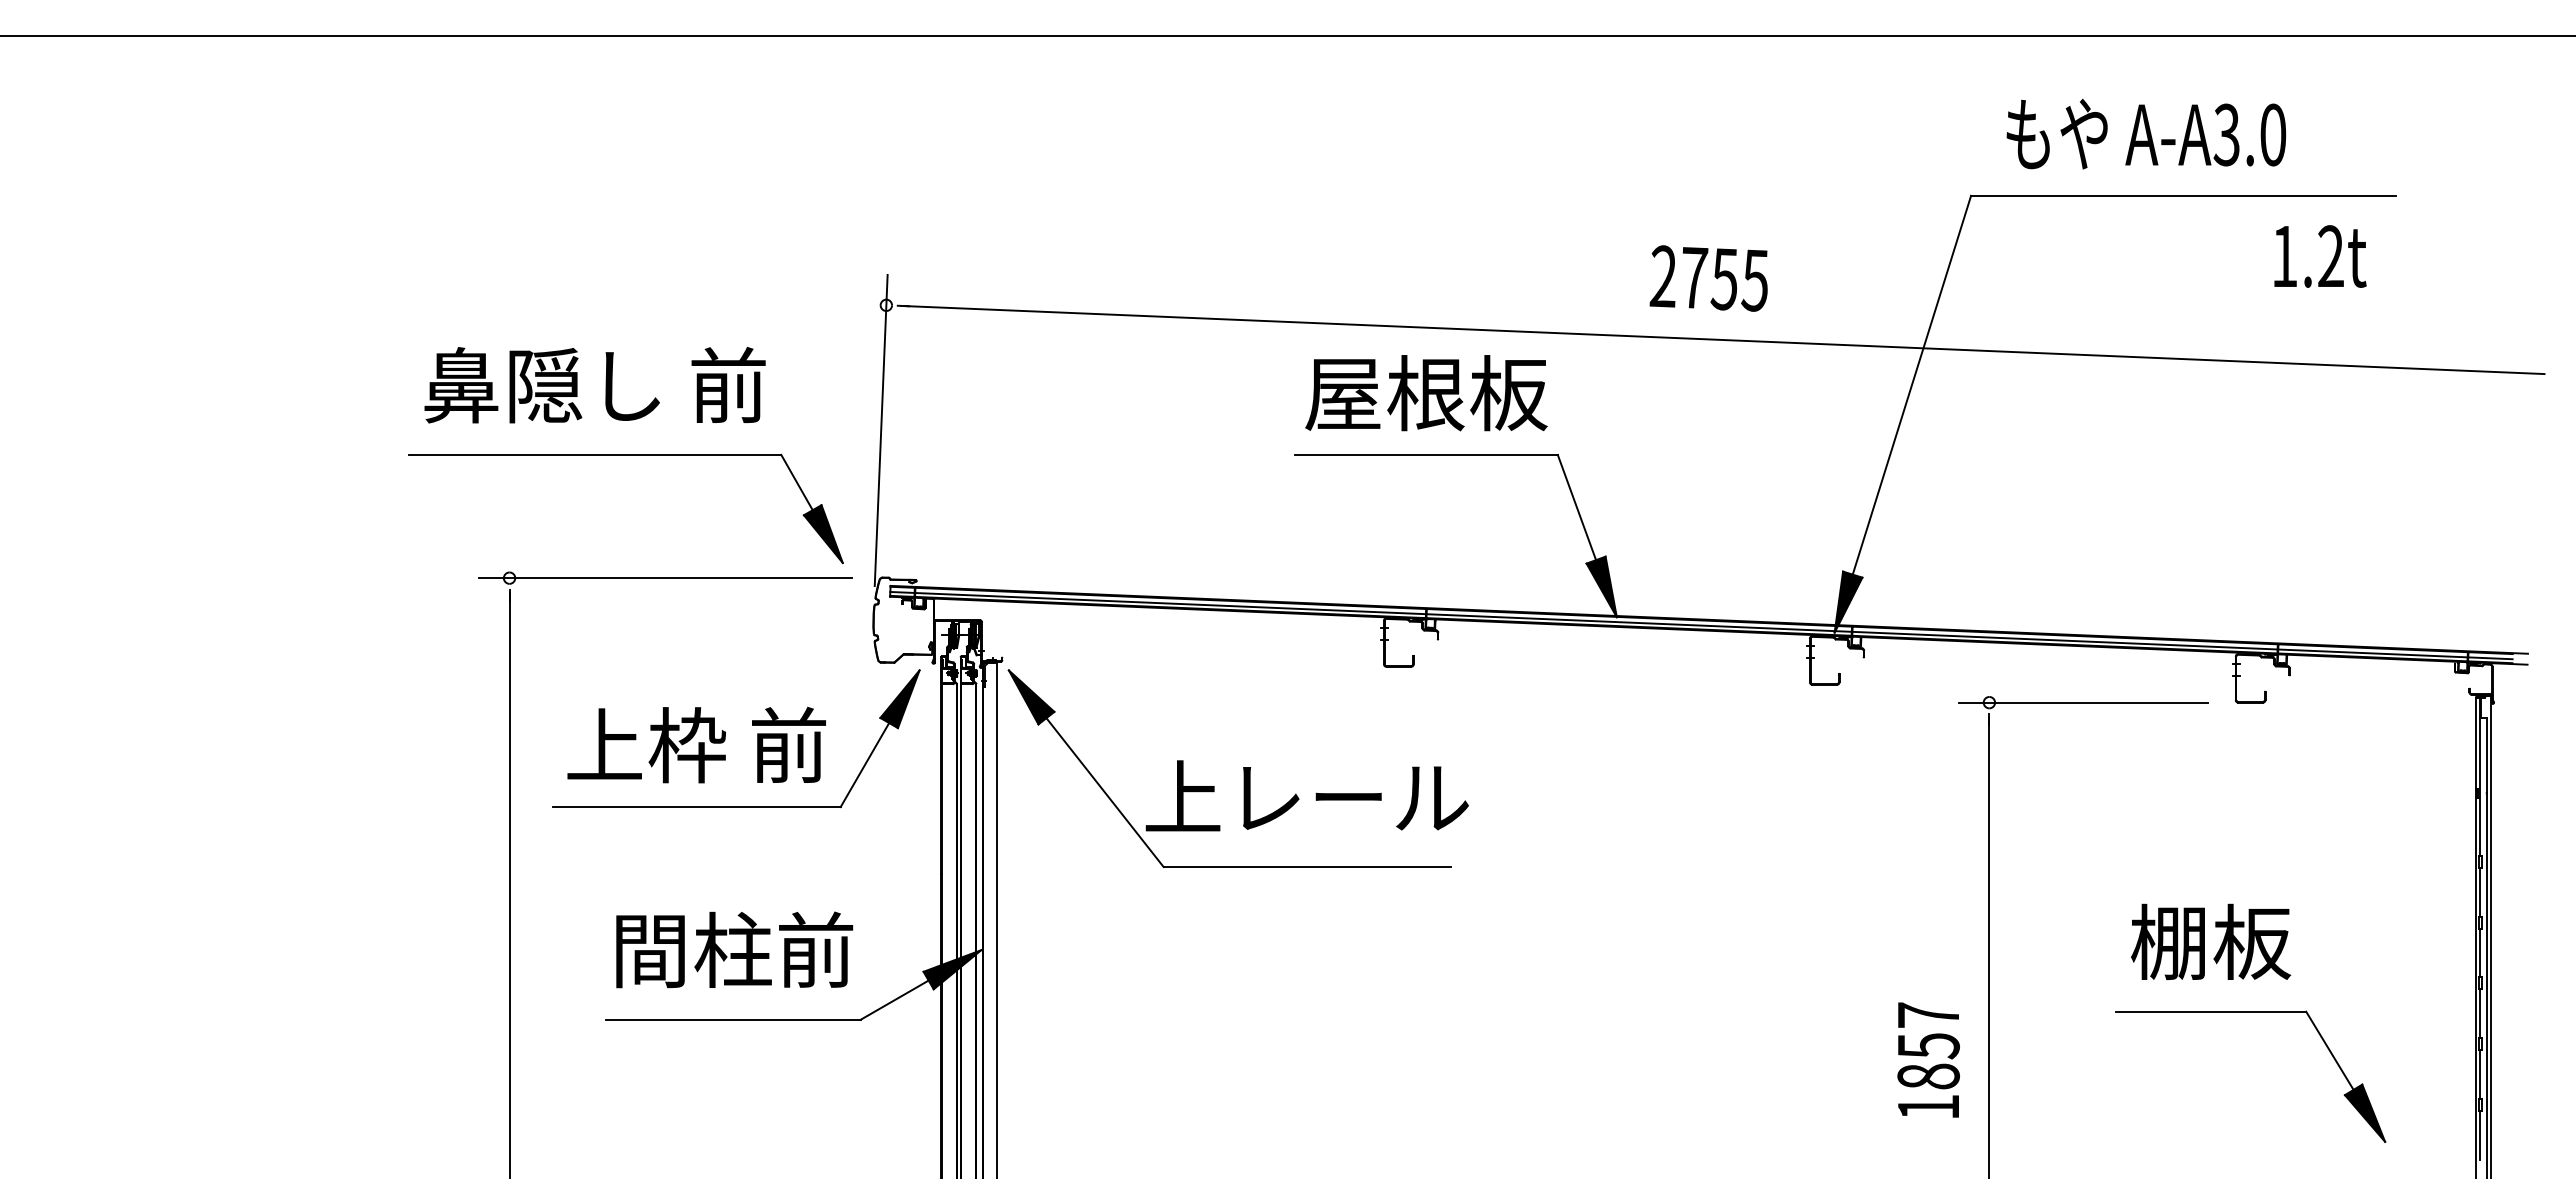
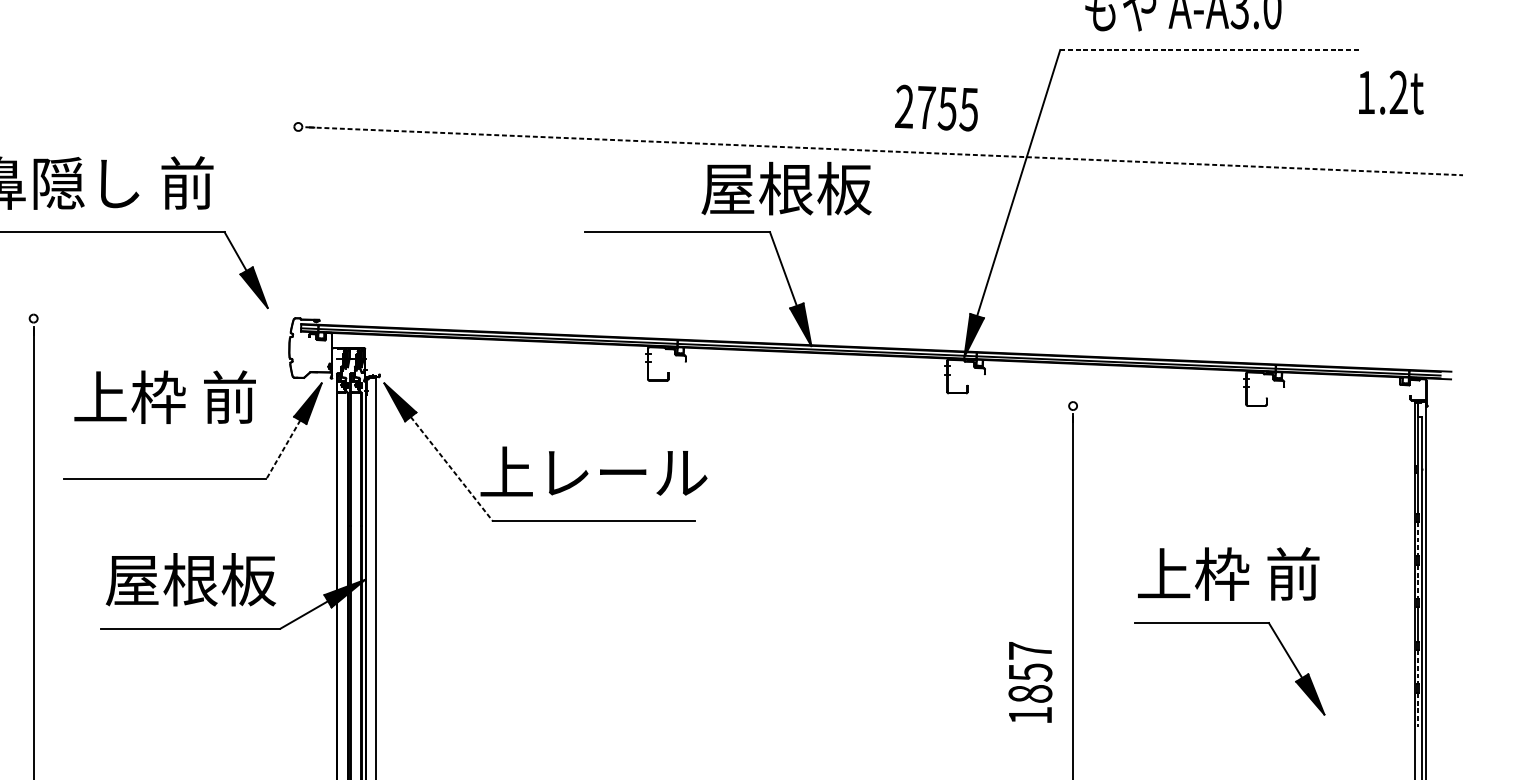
line: (2183, 195) -> (1209, 49), solid -> dashed
text: (2320, 256) -> (1391, 92), moved
text: (1708, 278) -> (936, 108), moved
line: (1723, 340) -> (886, 151), solid -> dashed
text: (1426, 393) -> (786, 188), moved
line: (880, 430) -> (294, 214), removed
line: (665, 578) -> (143, 318), removed
line: (2083, 702) -> (1139, 405), removed
text: (696, 744) -> (164, 396), moved
line: (864, 765) -> (282, 450), solid -> dashed
line: (1105, 792) -> (452, 469), solid -> dashed
line: (2480, 892) -> (1418, 539), solid -> dashed
text: (2210, 941) -> (1228, 573), 棚板 -> 上枠 前
text: (733, 949) -> (190, 579), 間柱前 -> 屋根板
line: (2480, 952) -> (1418, 581), solid -> dashed
part: (2250, 1012) -> (1229, 623), moved
text: (1928, 1059) -> (1030, 681), moved
line: (2480, 1074) -> (1418, 667), solid -> dashed
line: (2480, 1135) -> (1418, 710), solid -> dashed

